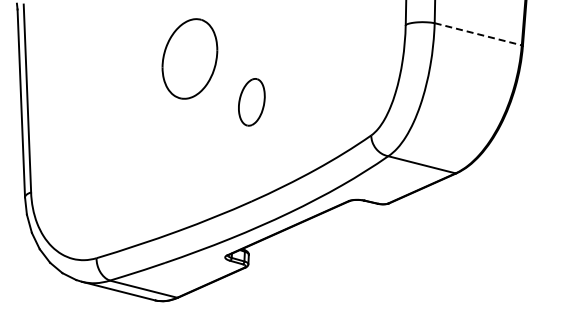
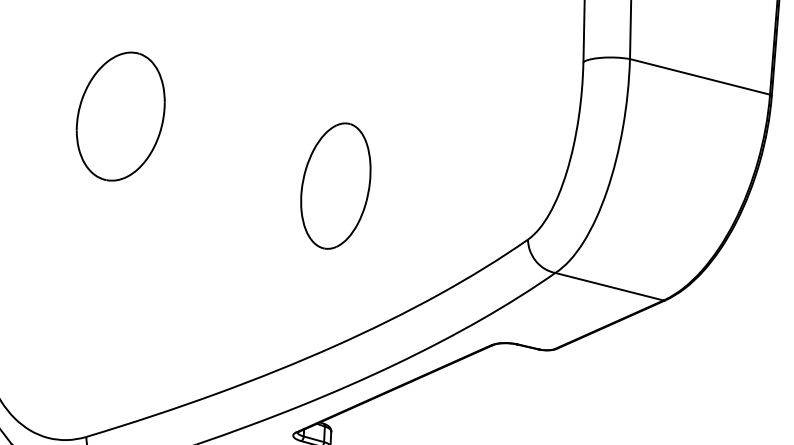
line: (478, 34) -> (700, 77), dashed -> solid
part: (189, 58) -> (120, 115), moved
part: (251, 102) -> (335, 186), size x1.67

